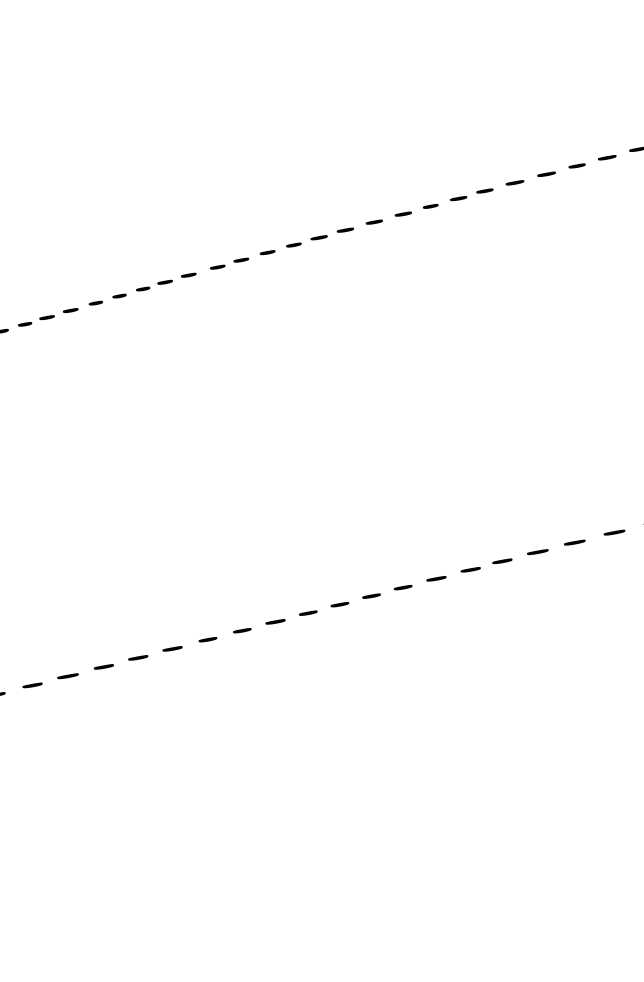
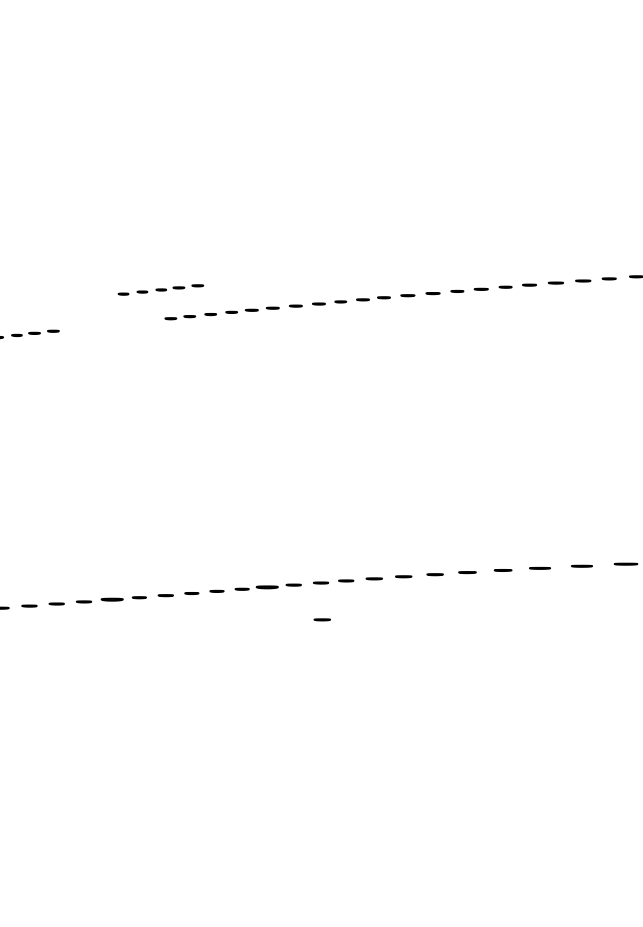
part: (142, 288) -> (160, 289), moved
part: (403, 586) -> (267, 586), size x1.6
line: (479, 616) -> (321, 619), added
part: (207, 639) -> (111, 599), size x1.6

